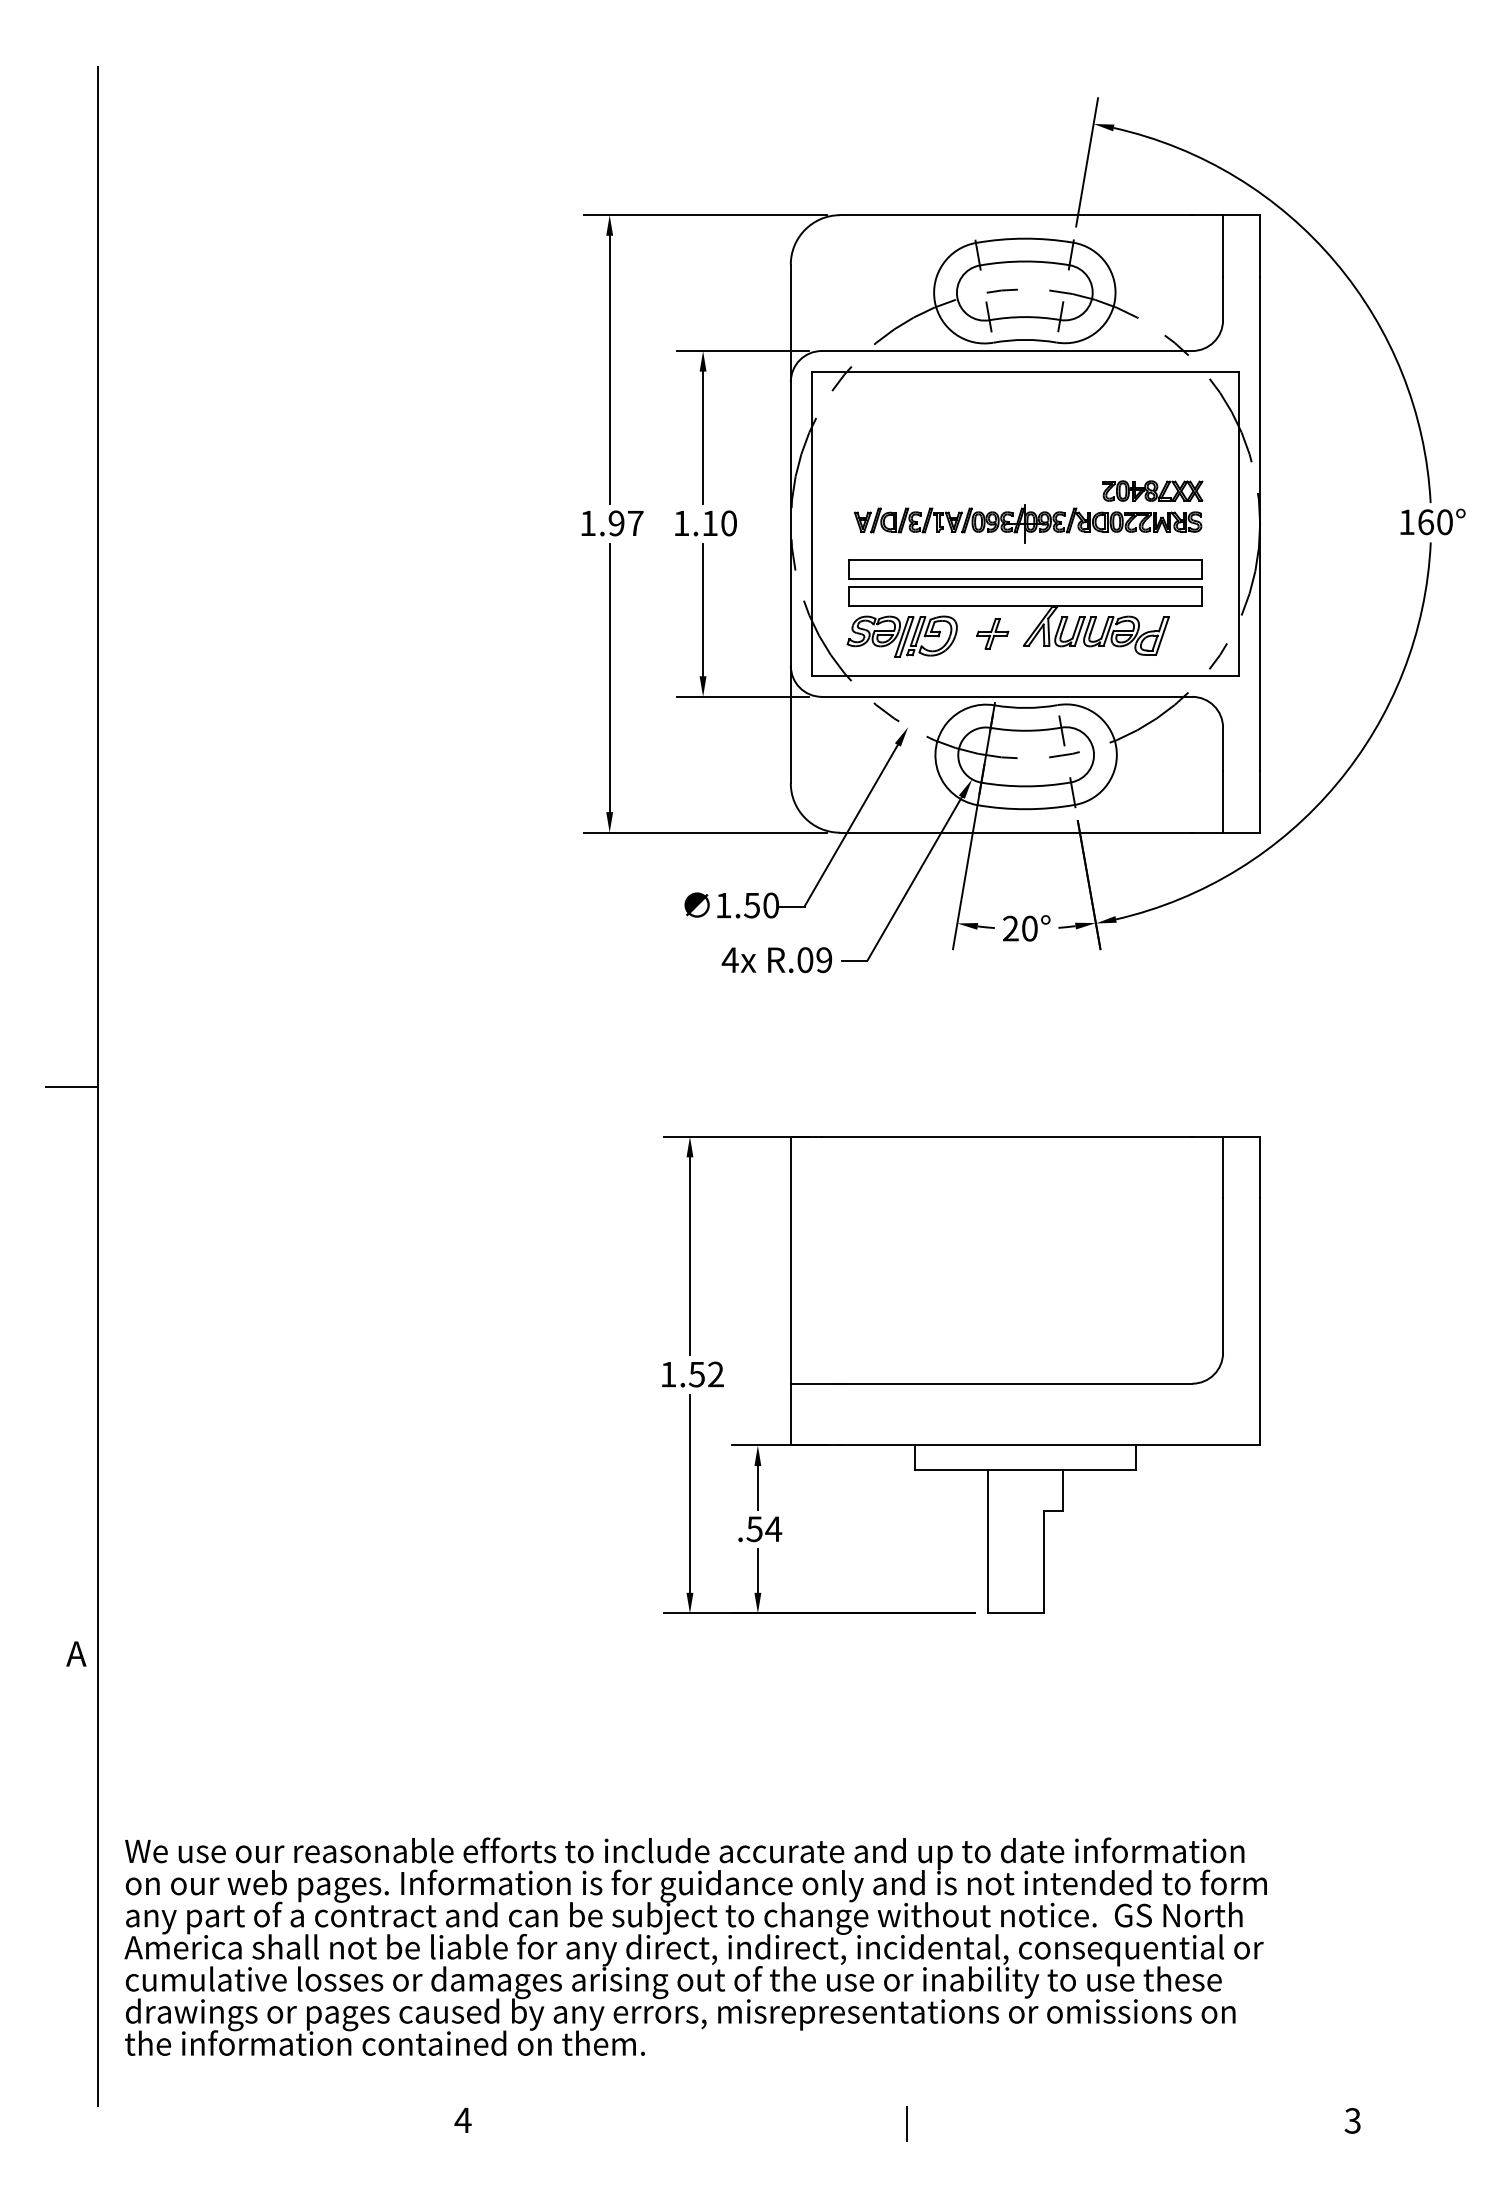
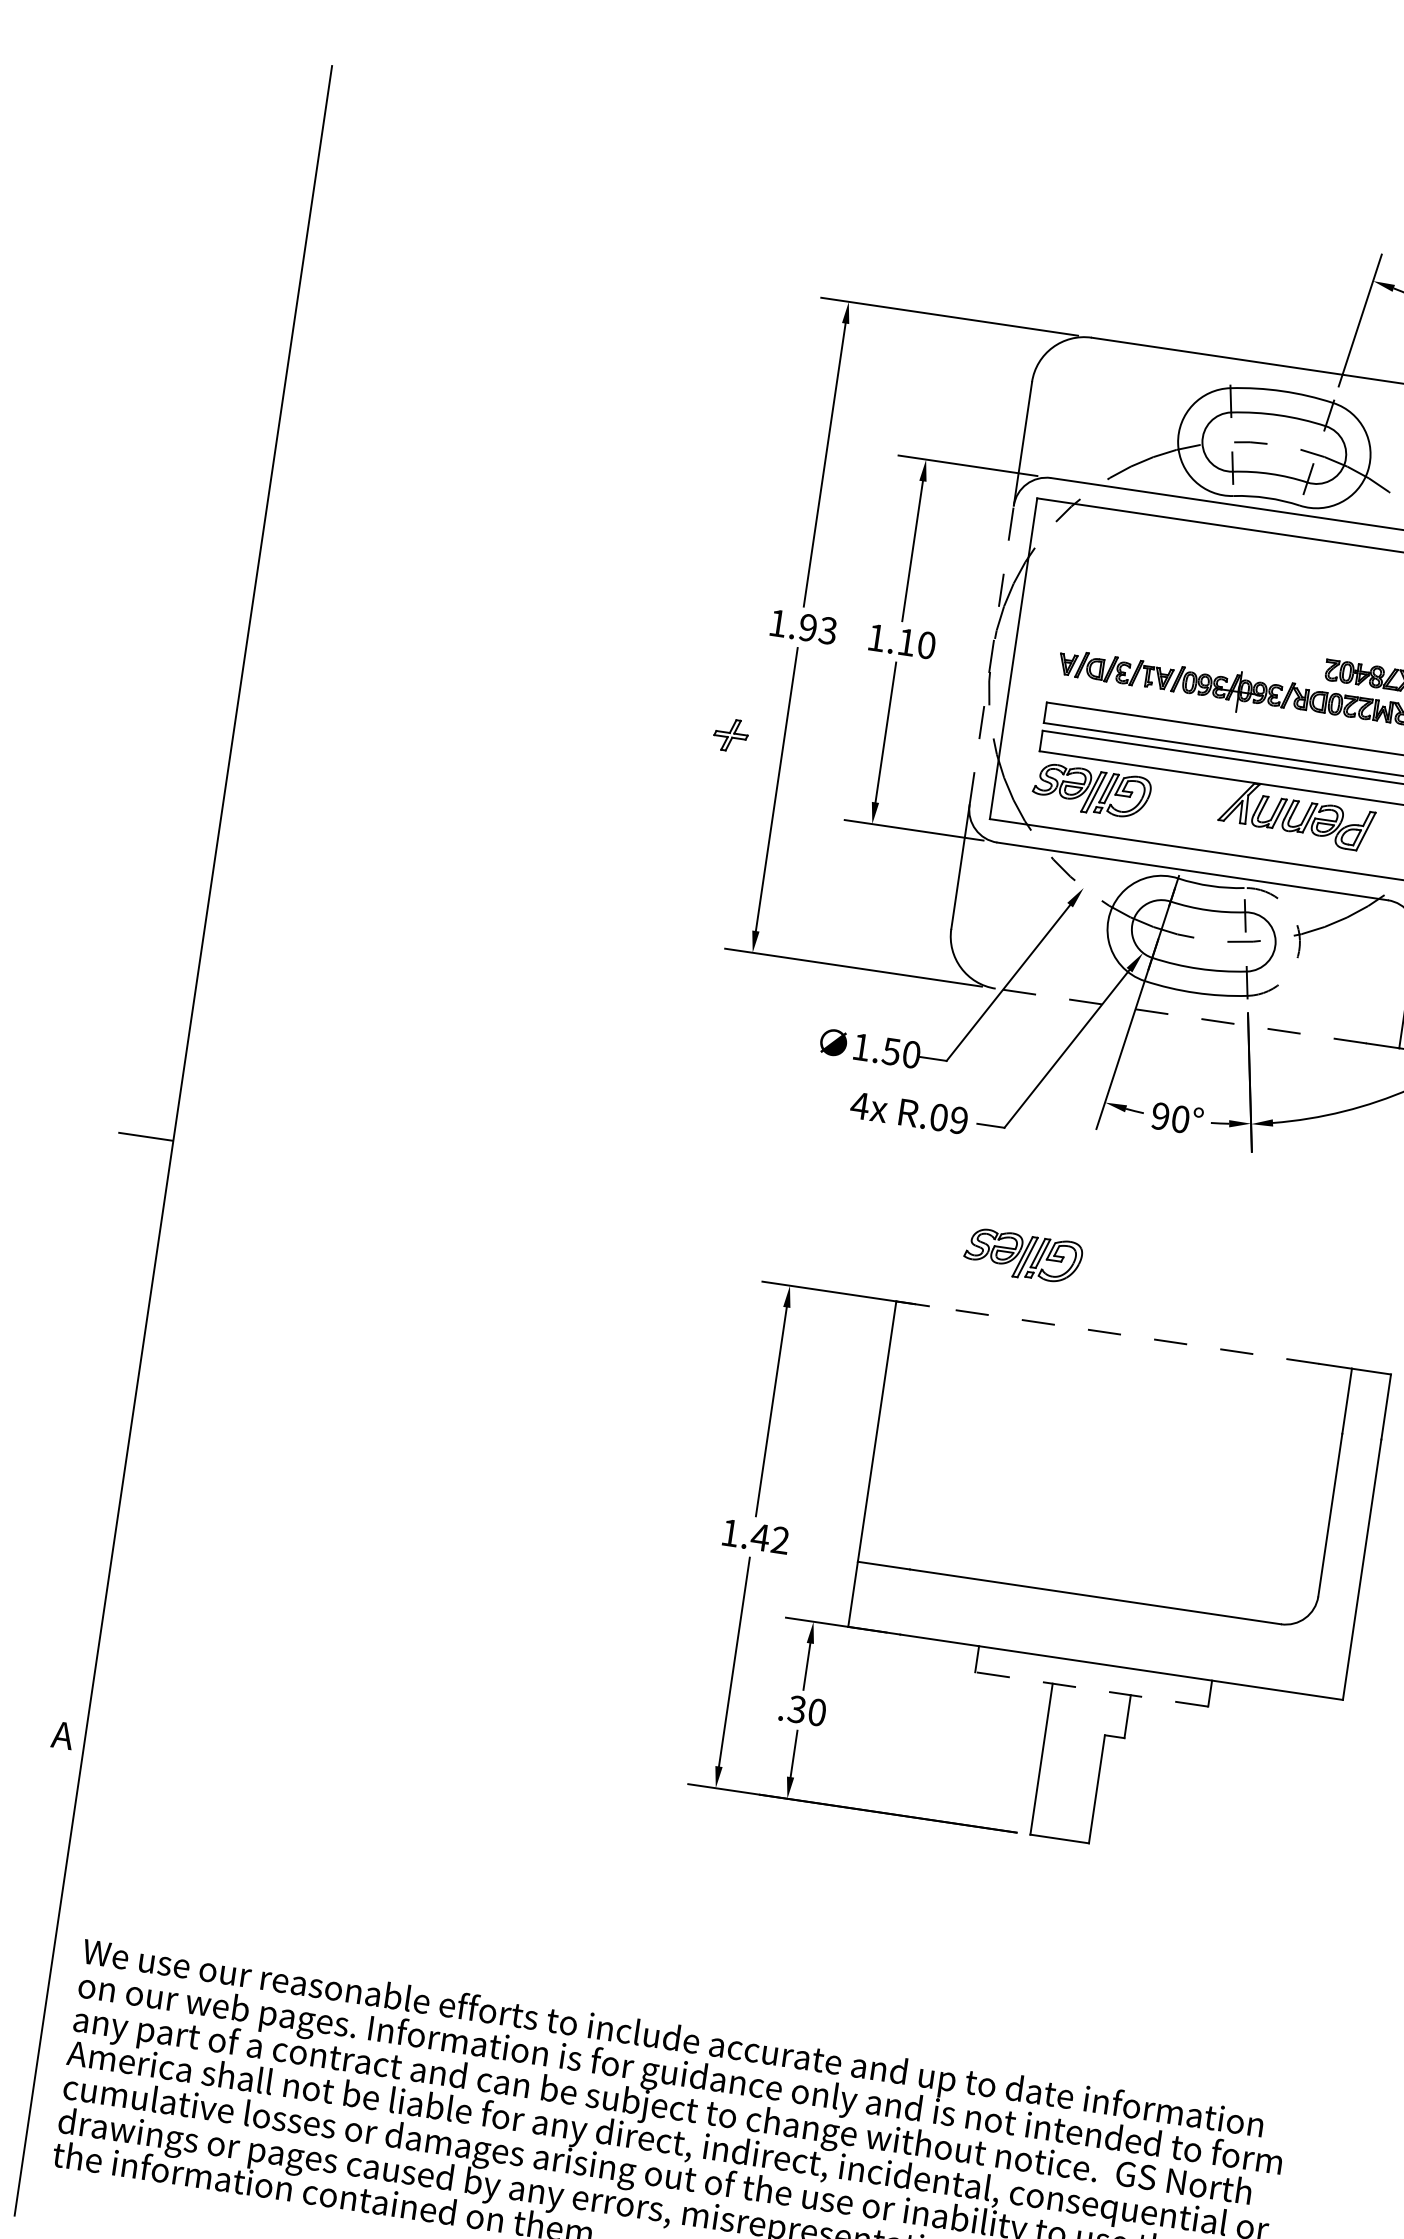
text: (635, 523) -> (828, 630), 1.97 -> 1.93
line: (790, 523) -> (991, 654), solid -> dashed
part: (992, 633) -> (730, 734), moved
arc: (1116, 746) -> (1300, 940), solid -> dashed
line: (1016, 832) -> (1181, 1015), solid -> dashed
text: (1010, 928) -> (1160, 1116), 20° -> 90°
part: (901, 1077) -> (1022, 1256), added
line: (1006, 1136) -> (1123, 1334), solid -> dashed
text: (696, 1374) -> (759, 1537), 1.52 -> 1.42
line: (1025, 1470) -> (1091, 1689), solid -> dashed
text: (764, 1529) -> (807, 1711), .54 -> .30

